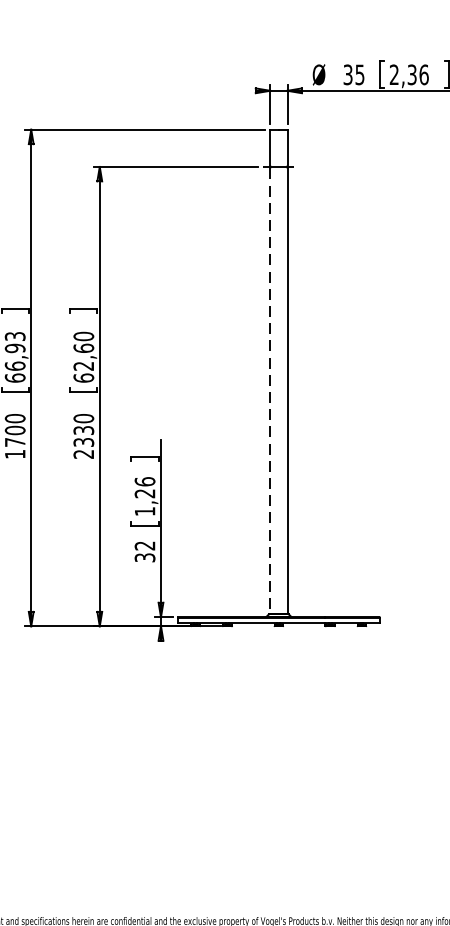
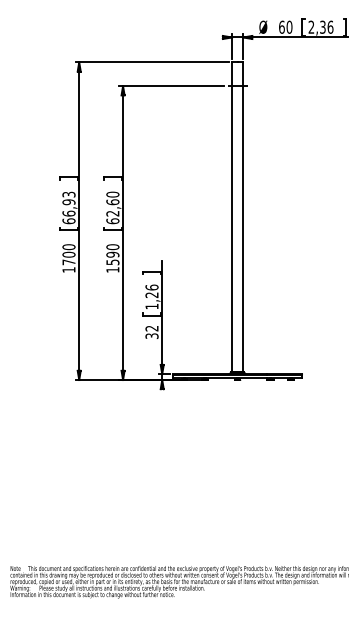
text: (353, 73) -> (285, 26), 35 -> 60
line: (270, 391) -> (232, 229), dashed -> solid
text: (83, 441) -> (112, 261), 2330 -> 1590

